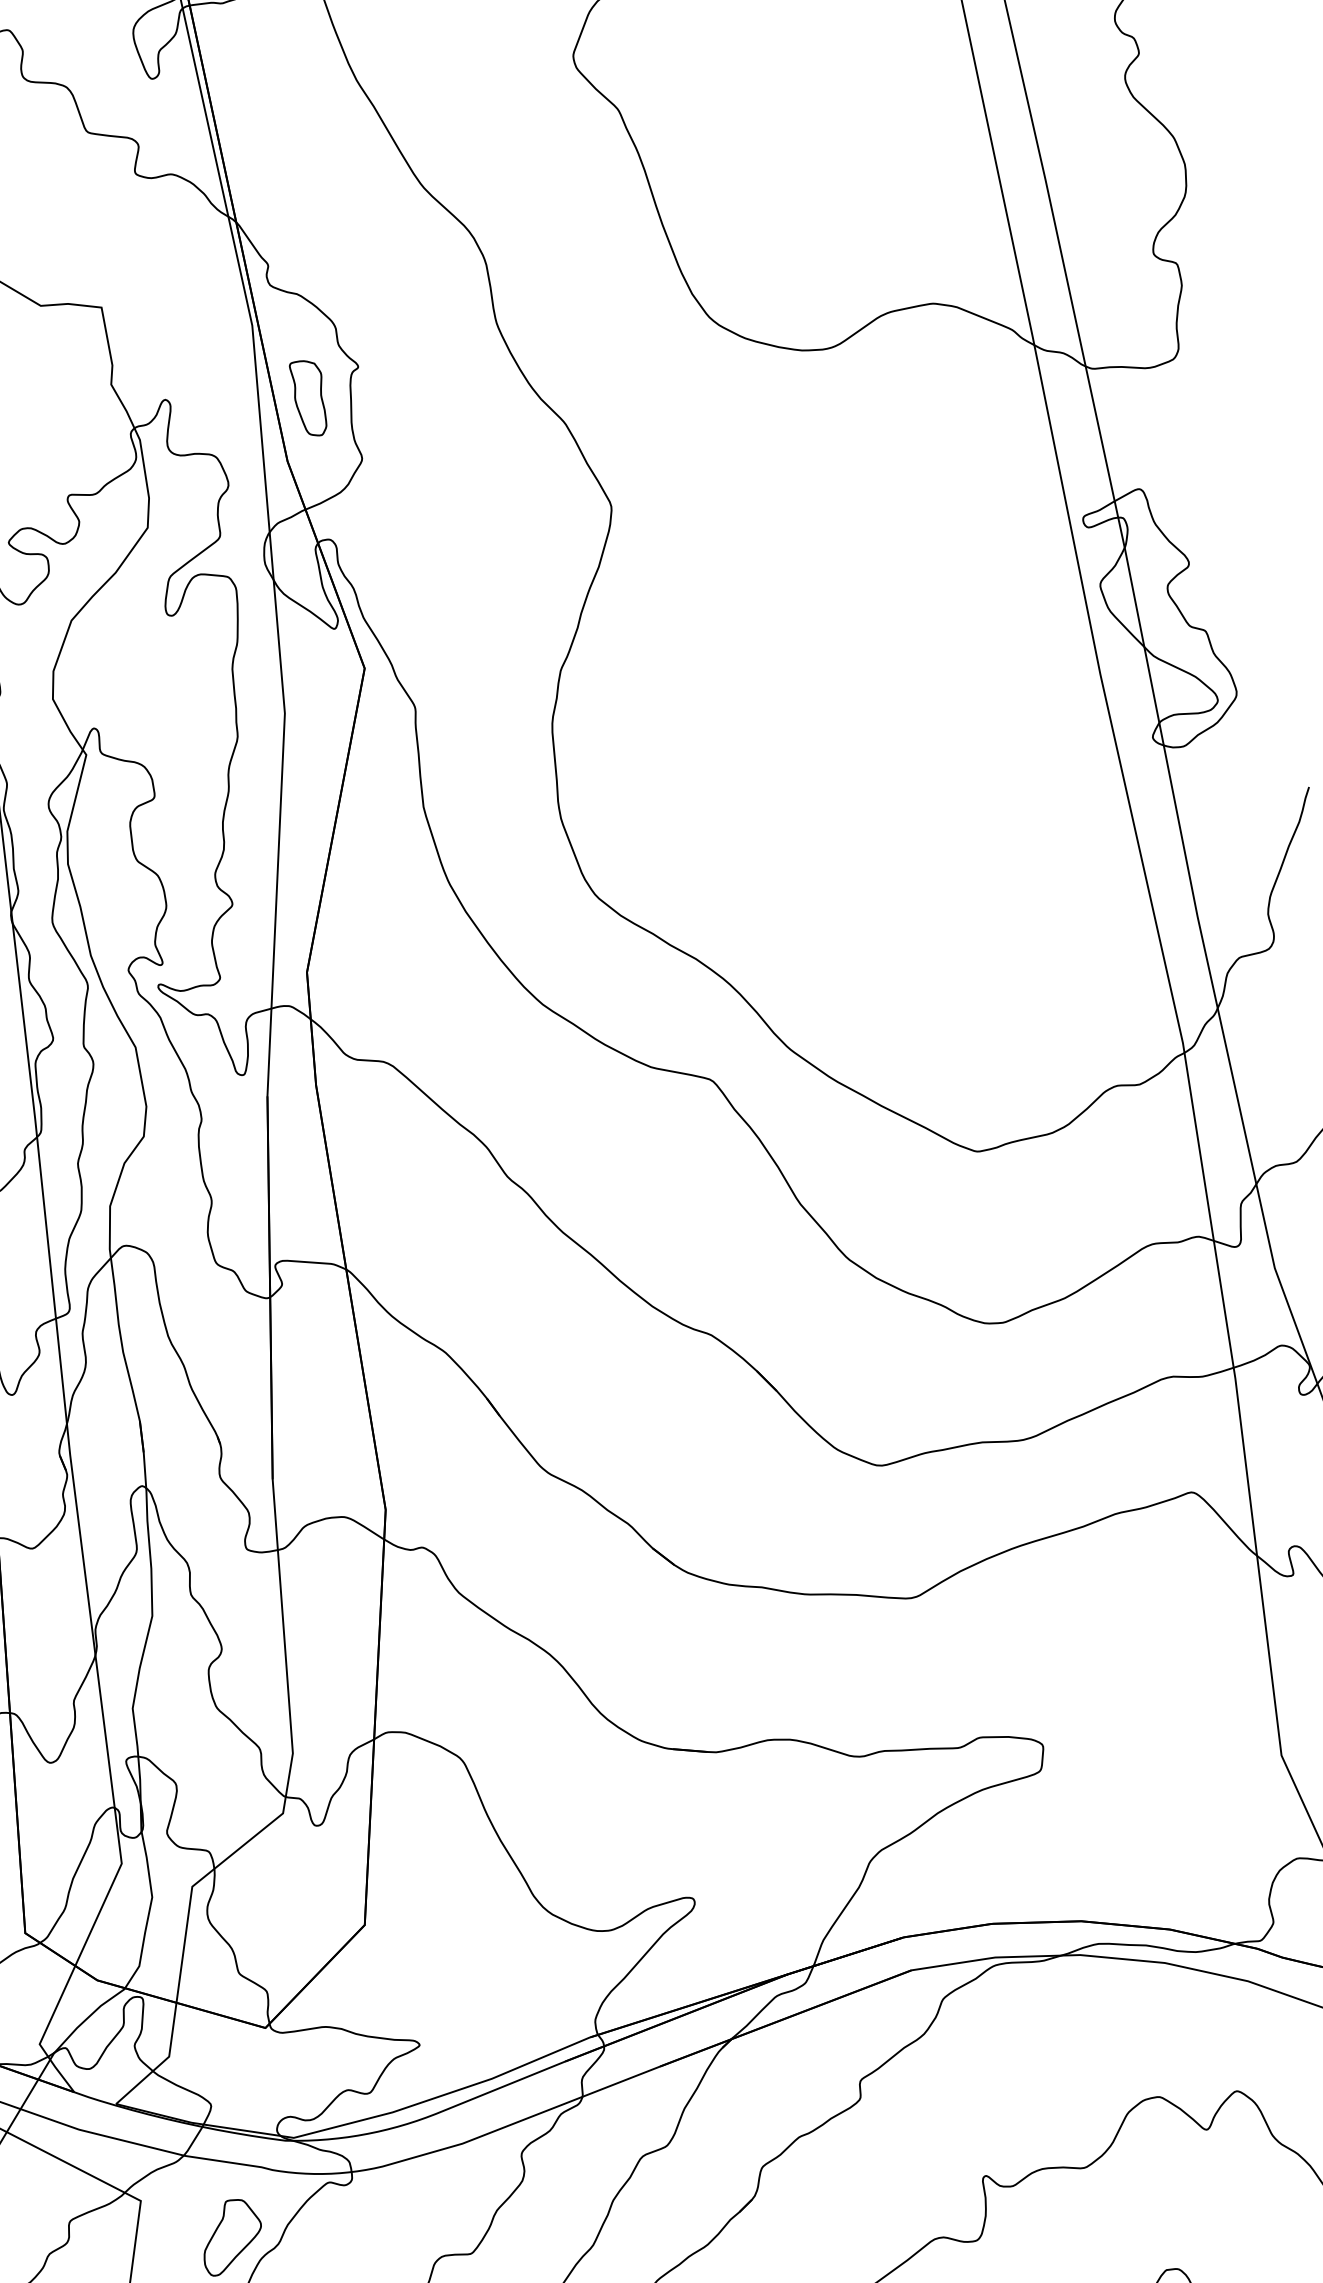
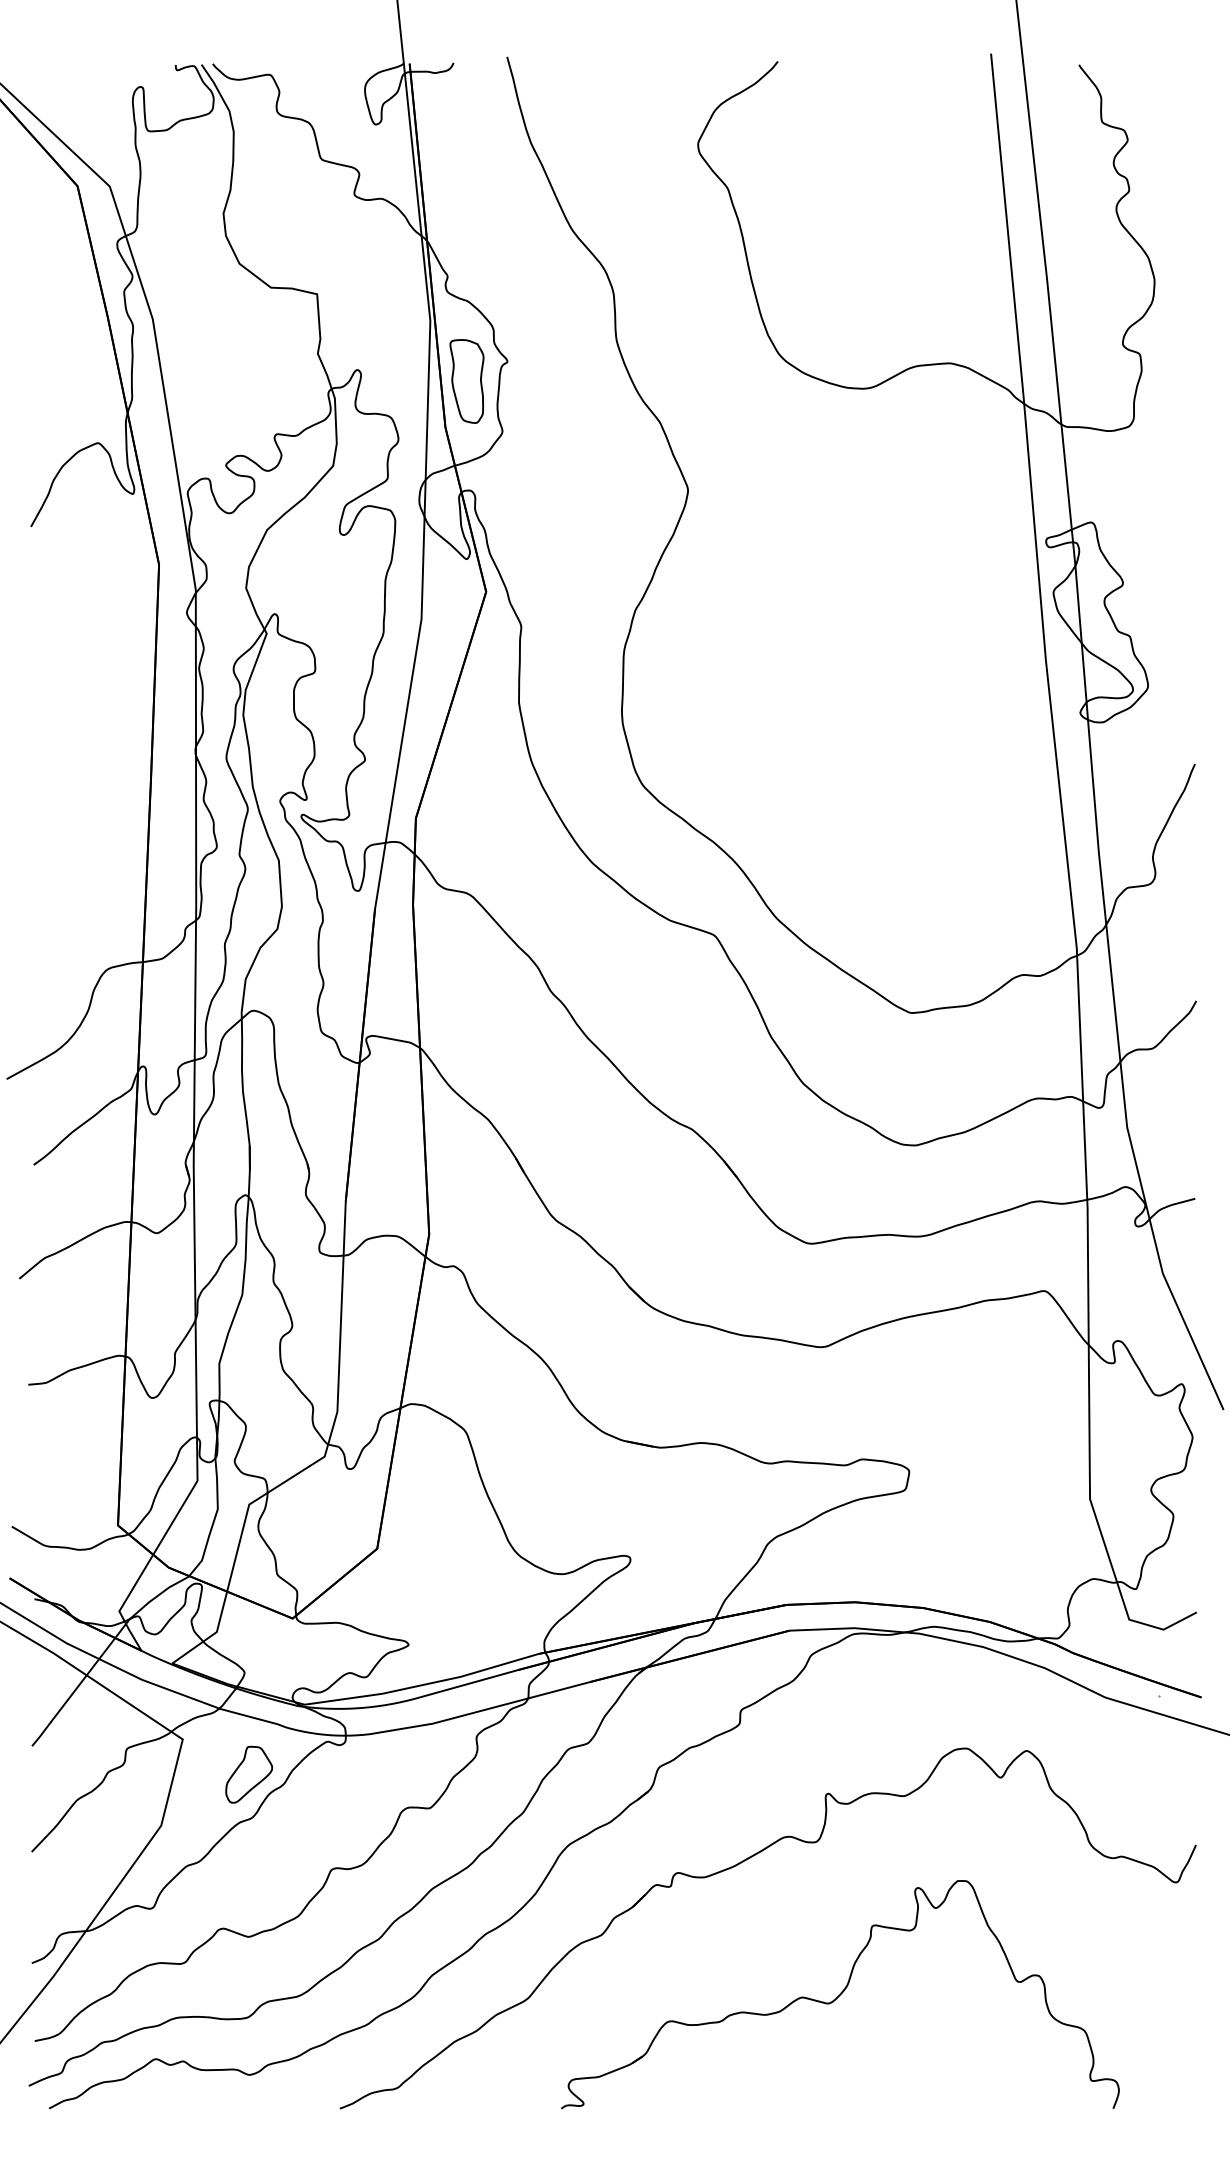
part: (308, 398) -> (466, 381), size x1.43

